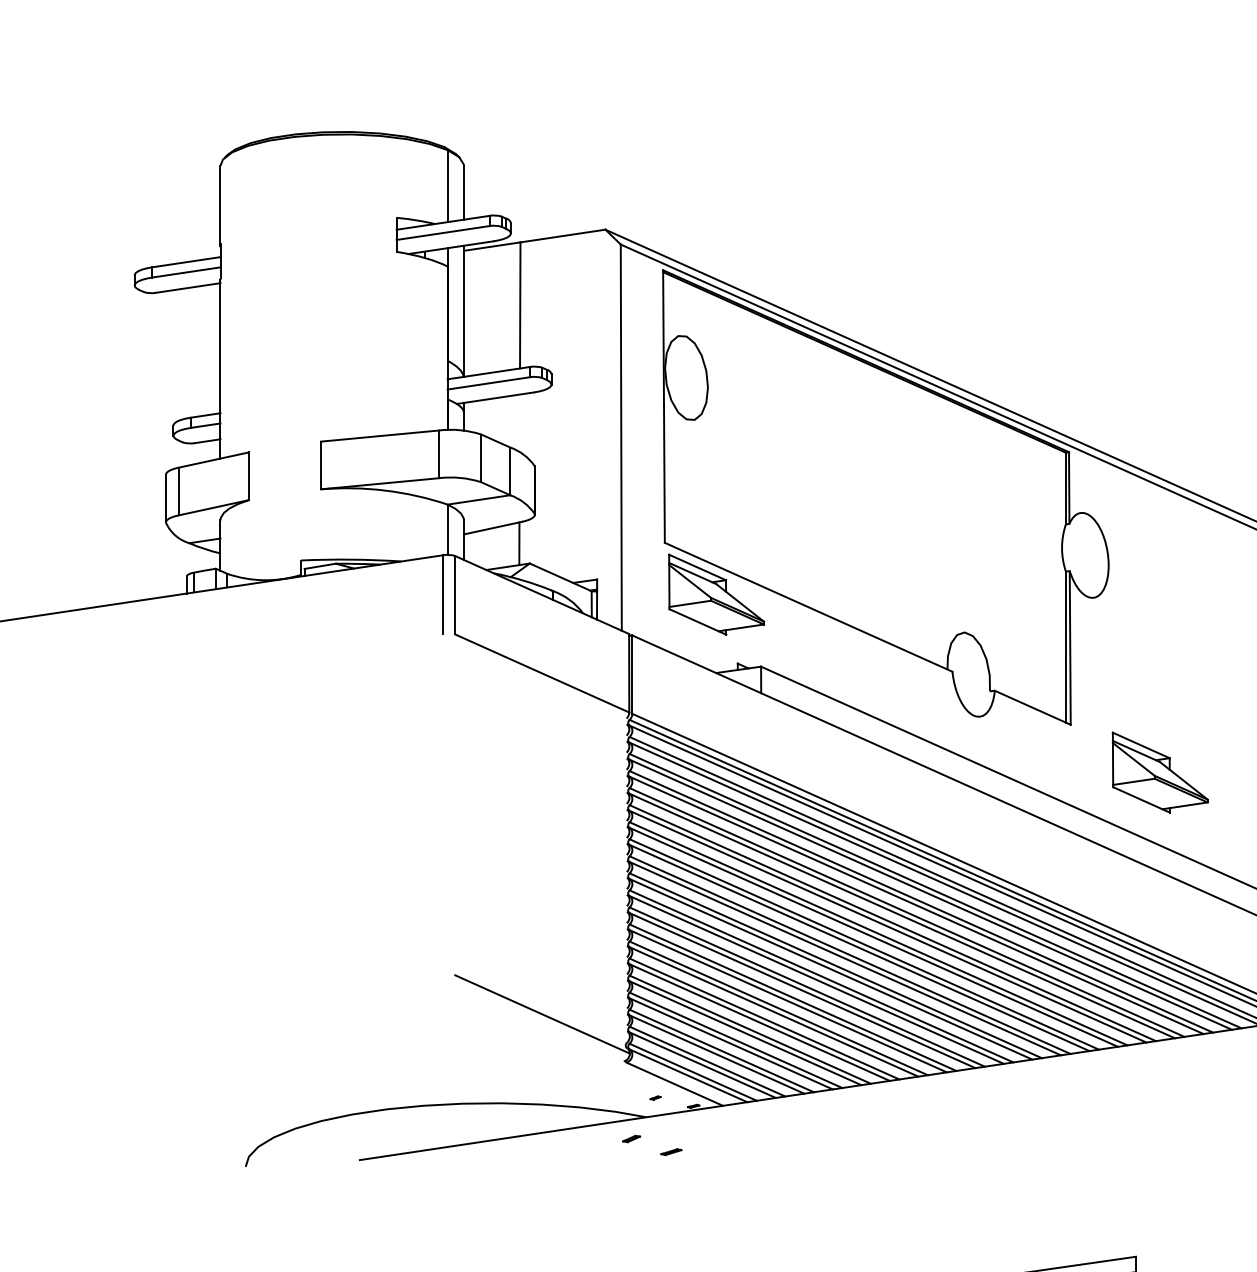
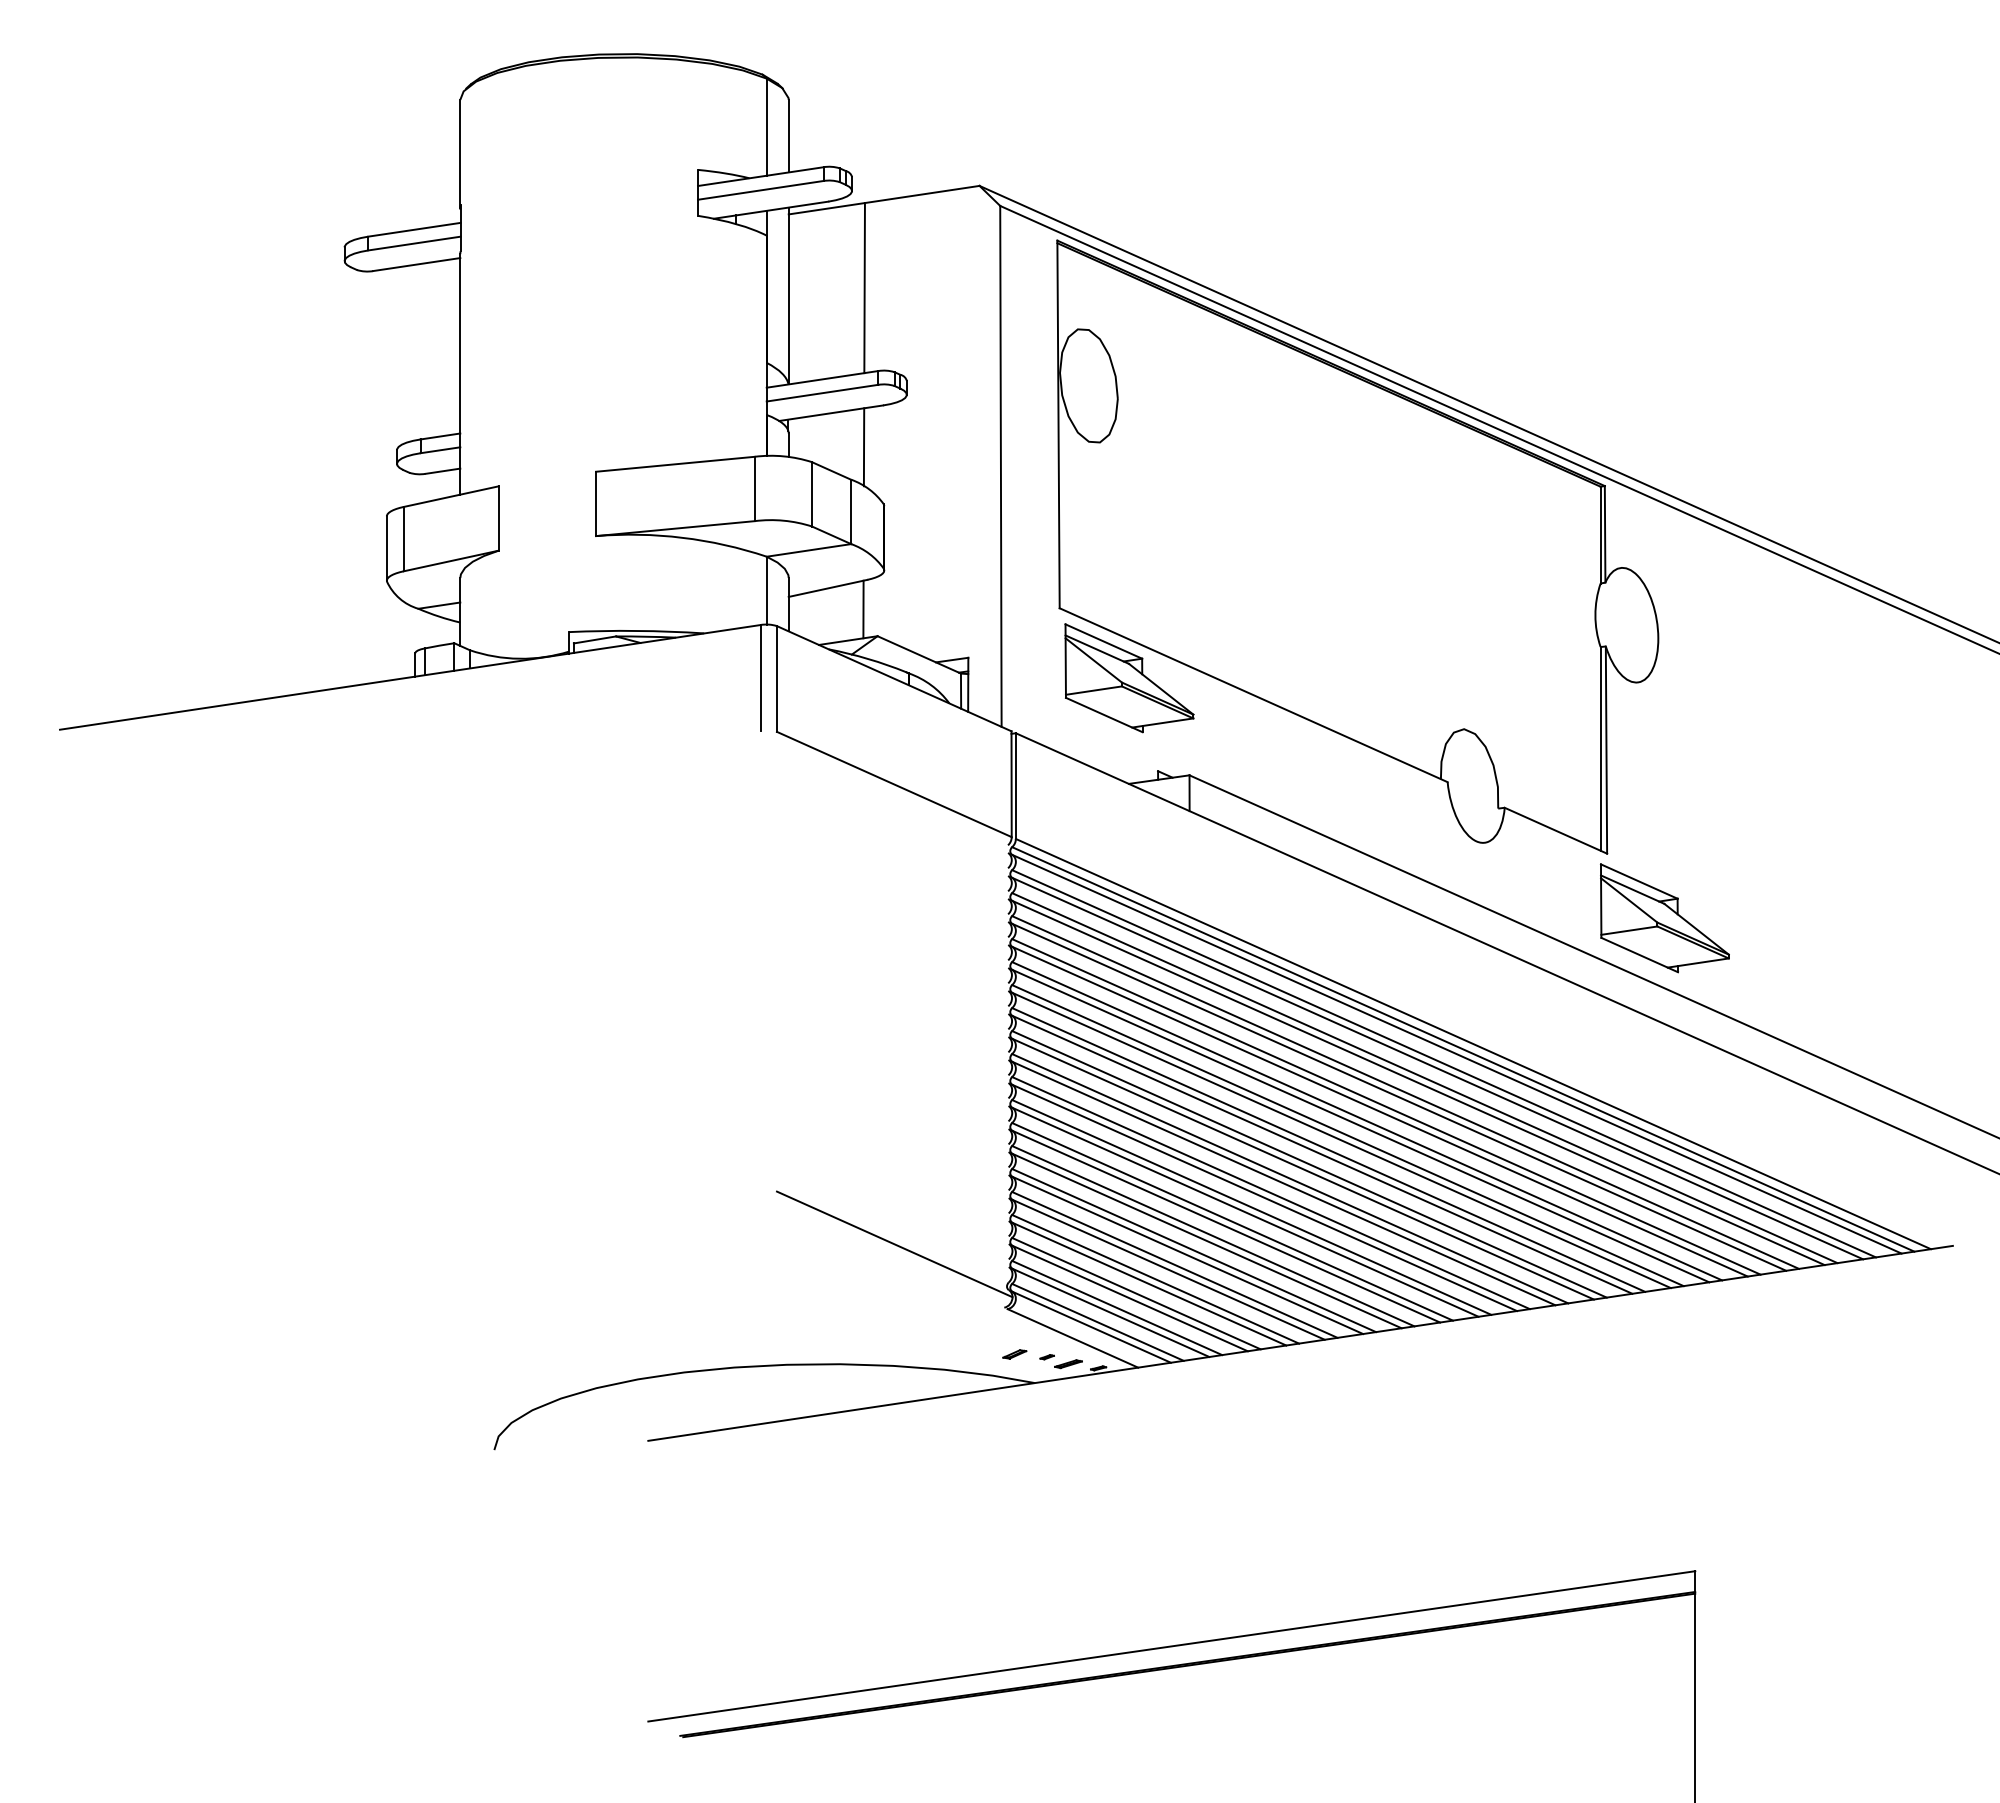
line: (519, 423) -> (863, 447), added
part: (1159, 772) -> (1664, 918), moved
part: (631, 1139) -> (1014, 1354), moved
part: (671, 1152) -> (1068, 1364), moved

